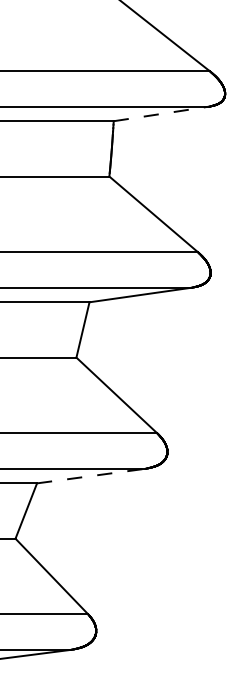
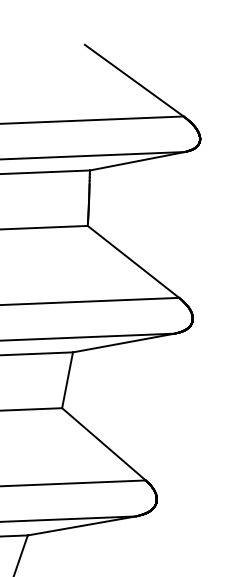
line: (162, 113) -> (138, 160), dashed -> solid
line: (91, 476) -> (81, 526), dashed -> solid

